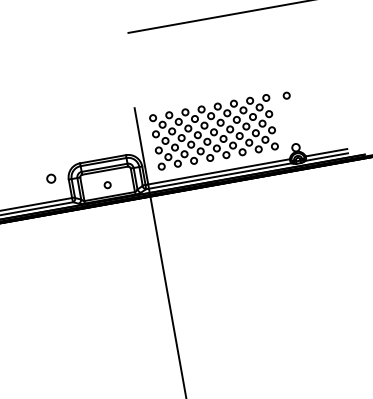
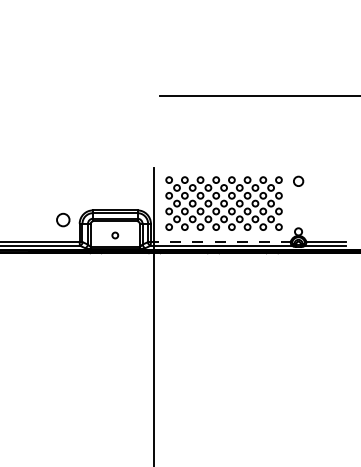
circle: (286, 95) -> (298, 181), size x1.6
line: (217, 172) -> (220, 241), solid -> dashed
circle: (51, 178) -> (63, 219), size x1.6

